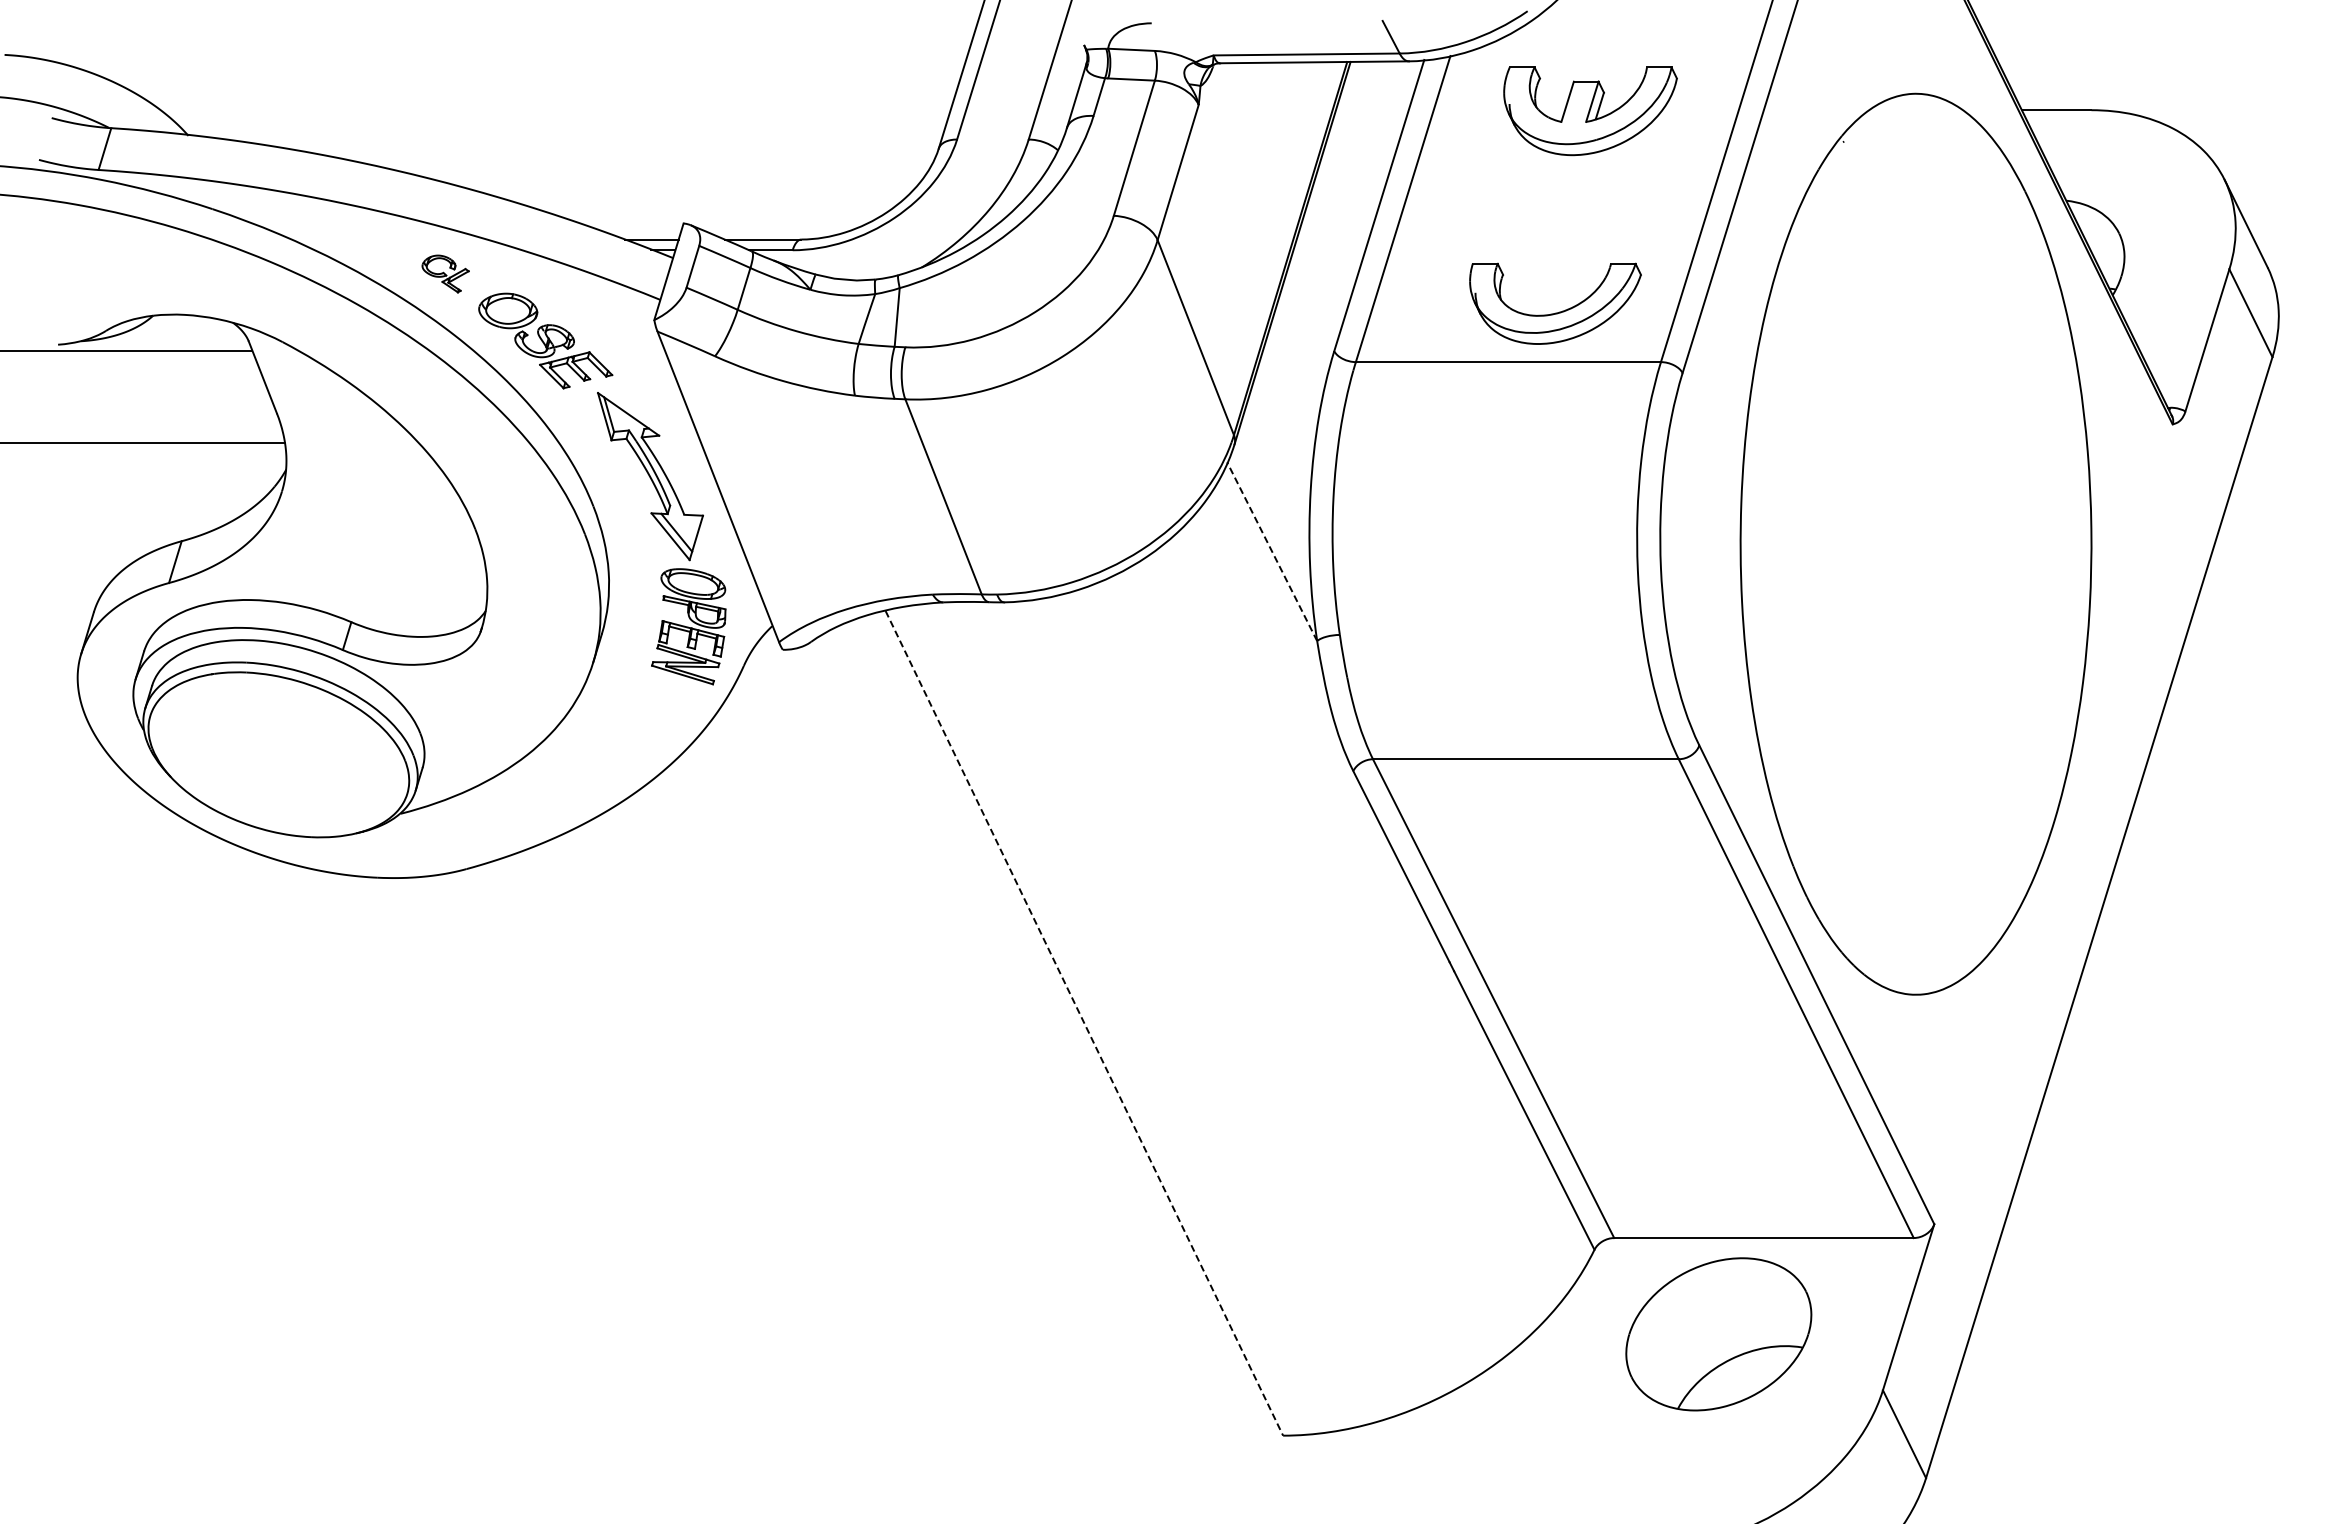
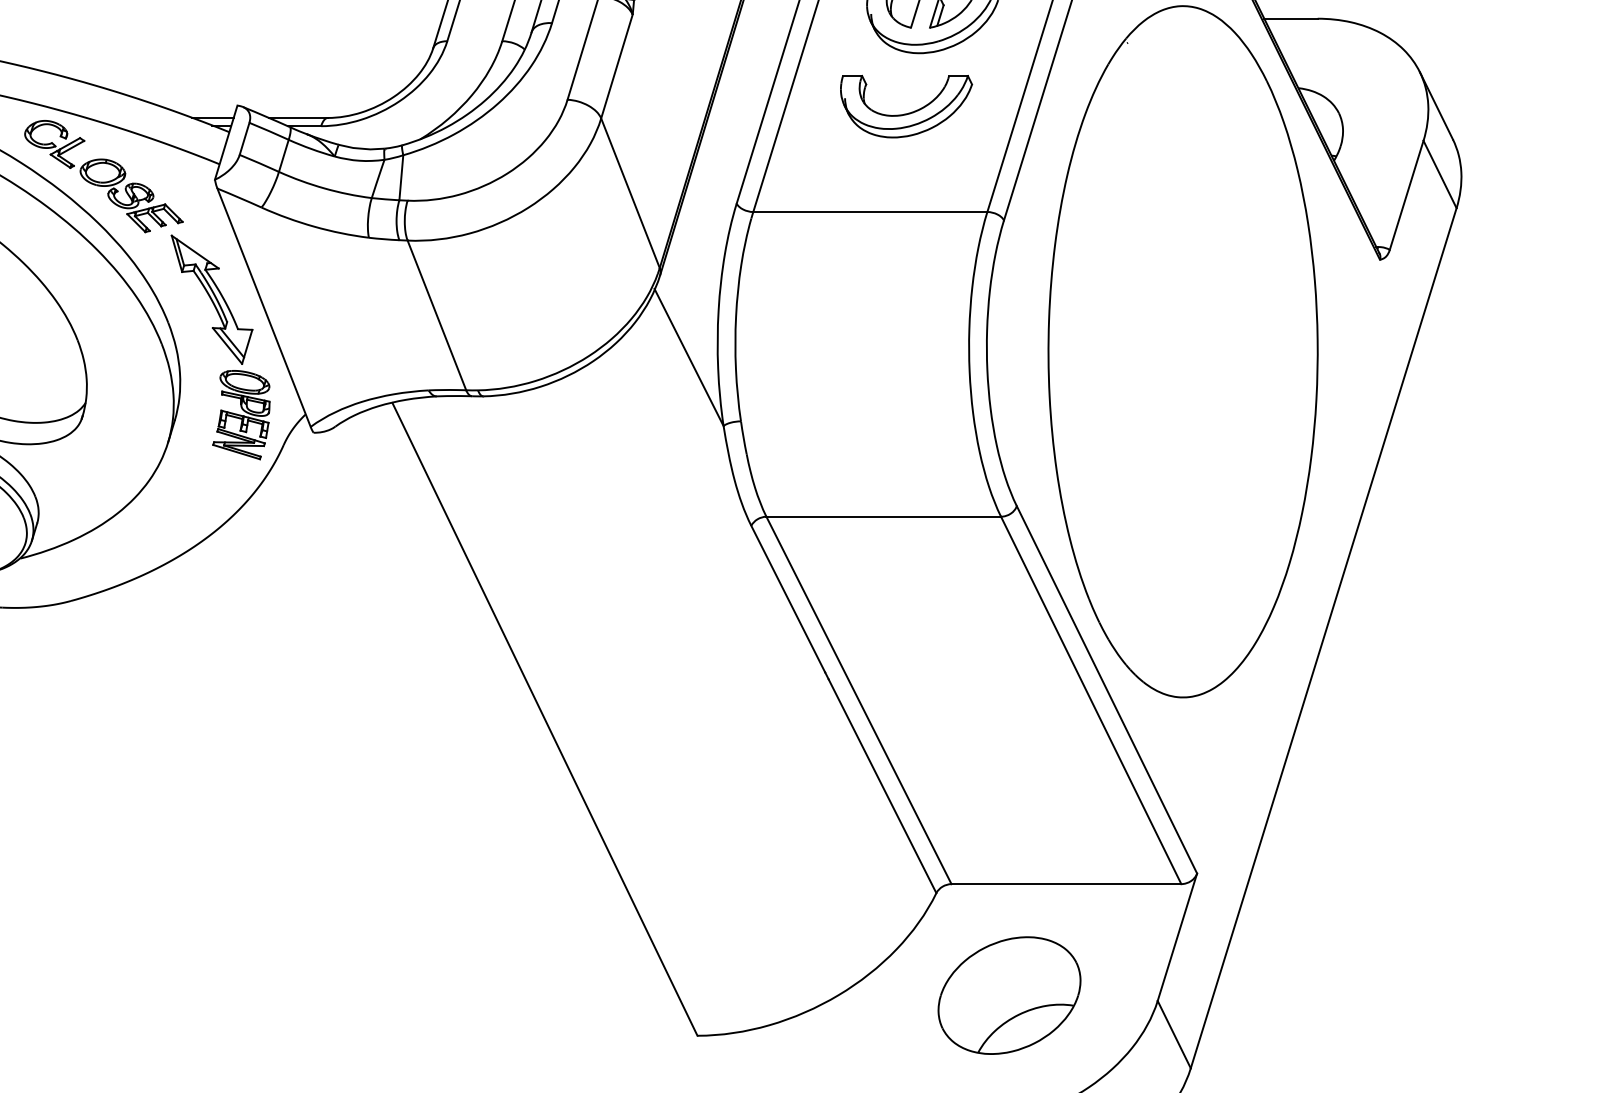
part: (445, 273) -> (54, 144), size x1.67
part: (1559, 311) -> (909, 112), moved
line: (1271, 551) -> (688, 357), dashed -> solid
line: (1084, 1023) -> (545, 719), dashed -> solid
part: (1718, 1334) -> (1009, 995), moved

